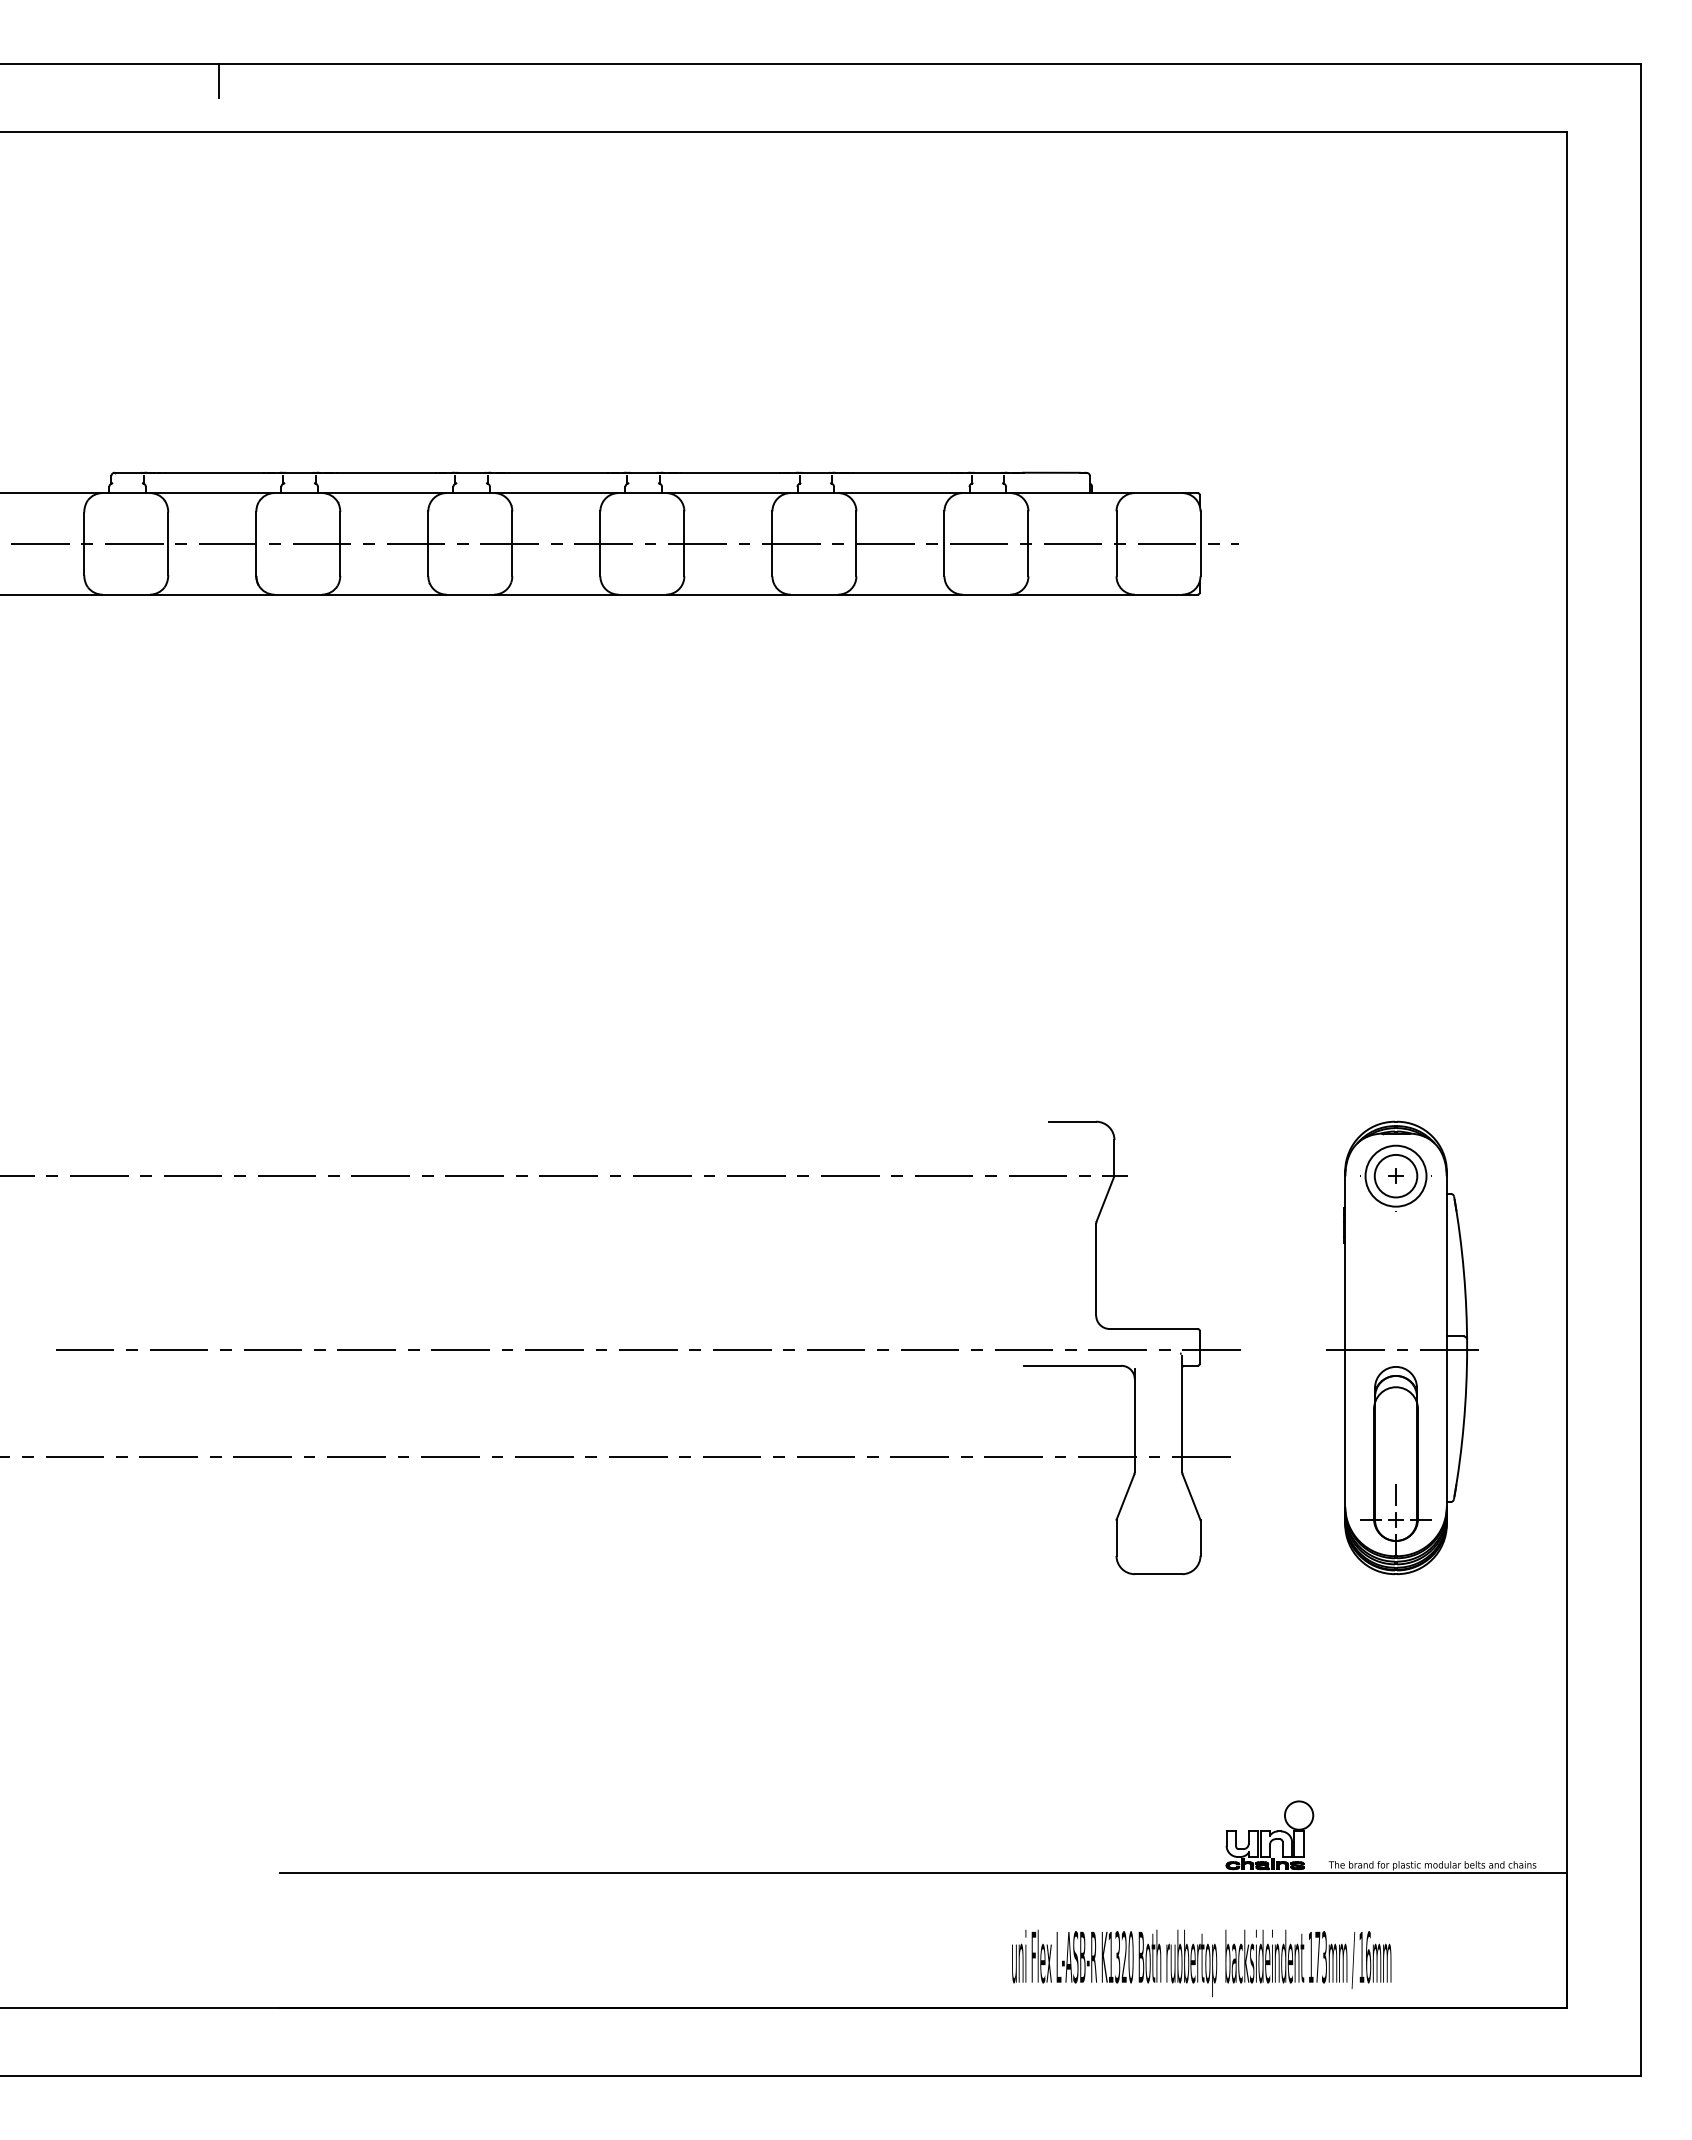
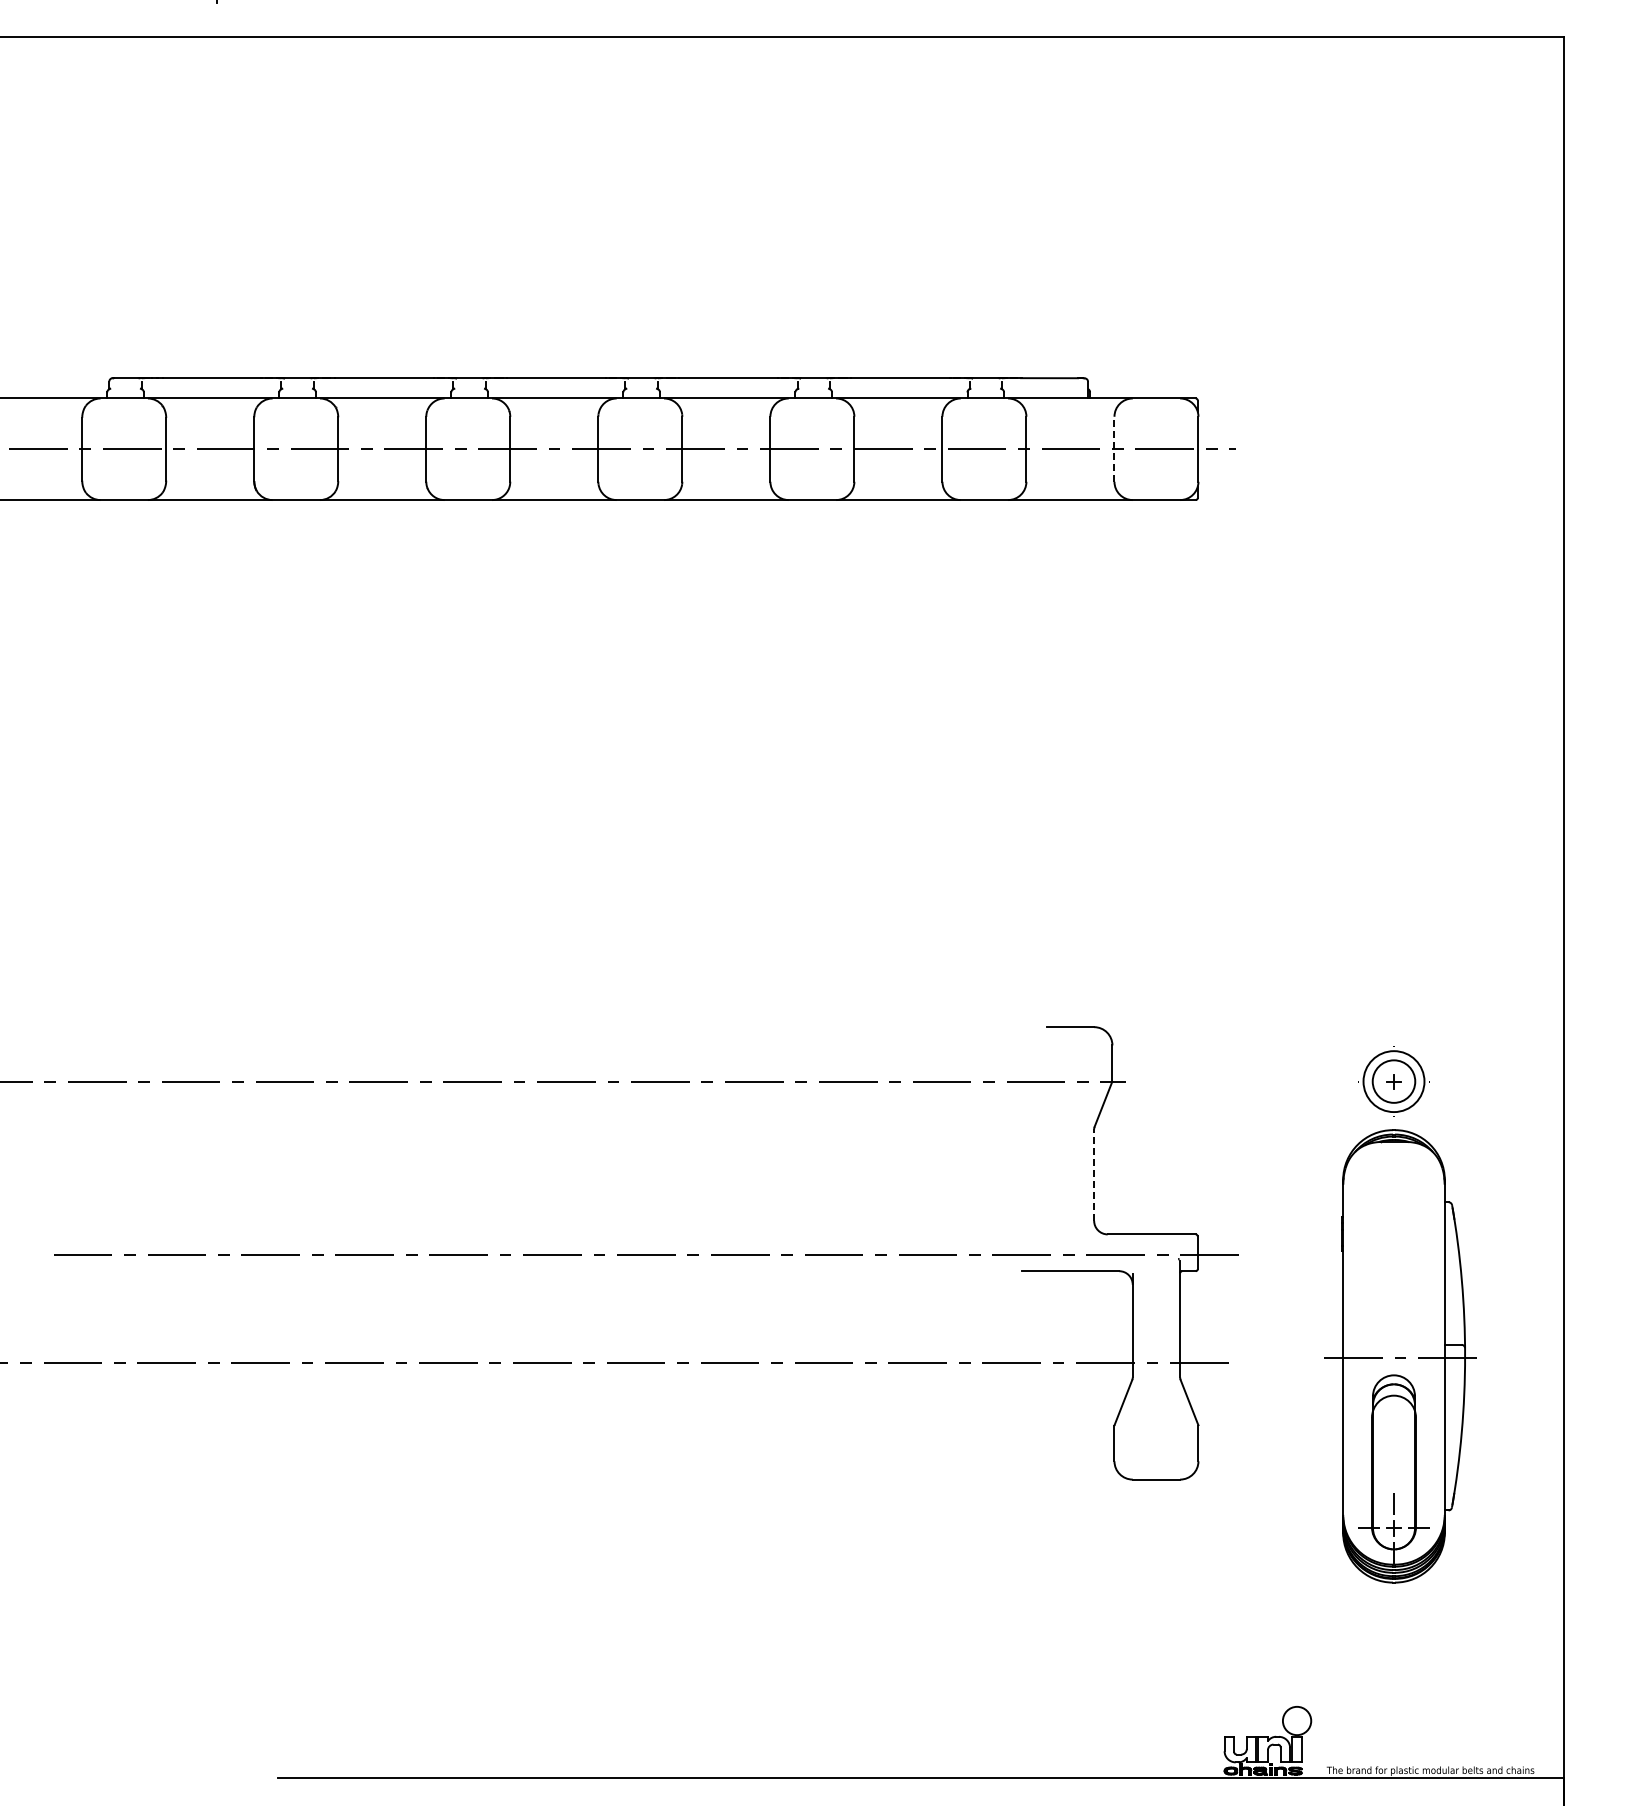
line: (1116, 543) -> (1114, 448), solid -> dashed
line: (1096, 1269) -> (1094, 1174), solid -> dashed
part: (1402, 1347) -> (1400, 1355), moved

